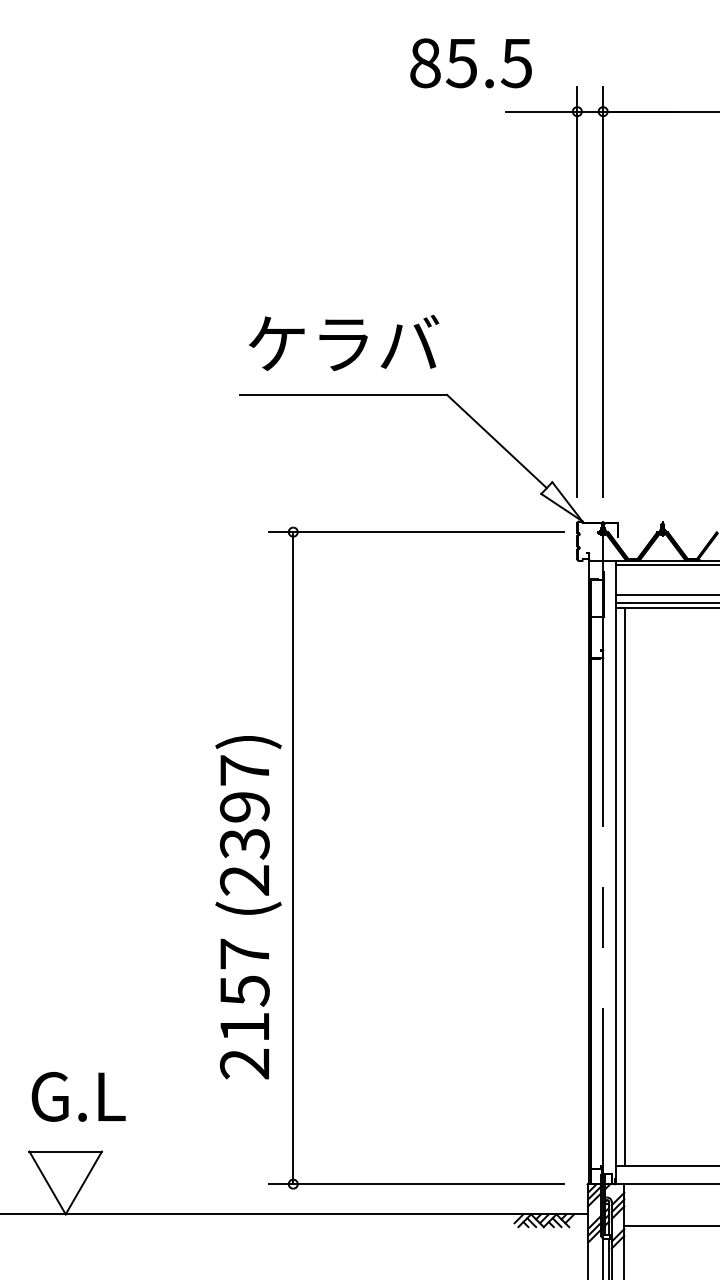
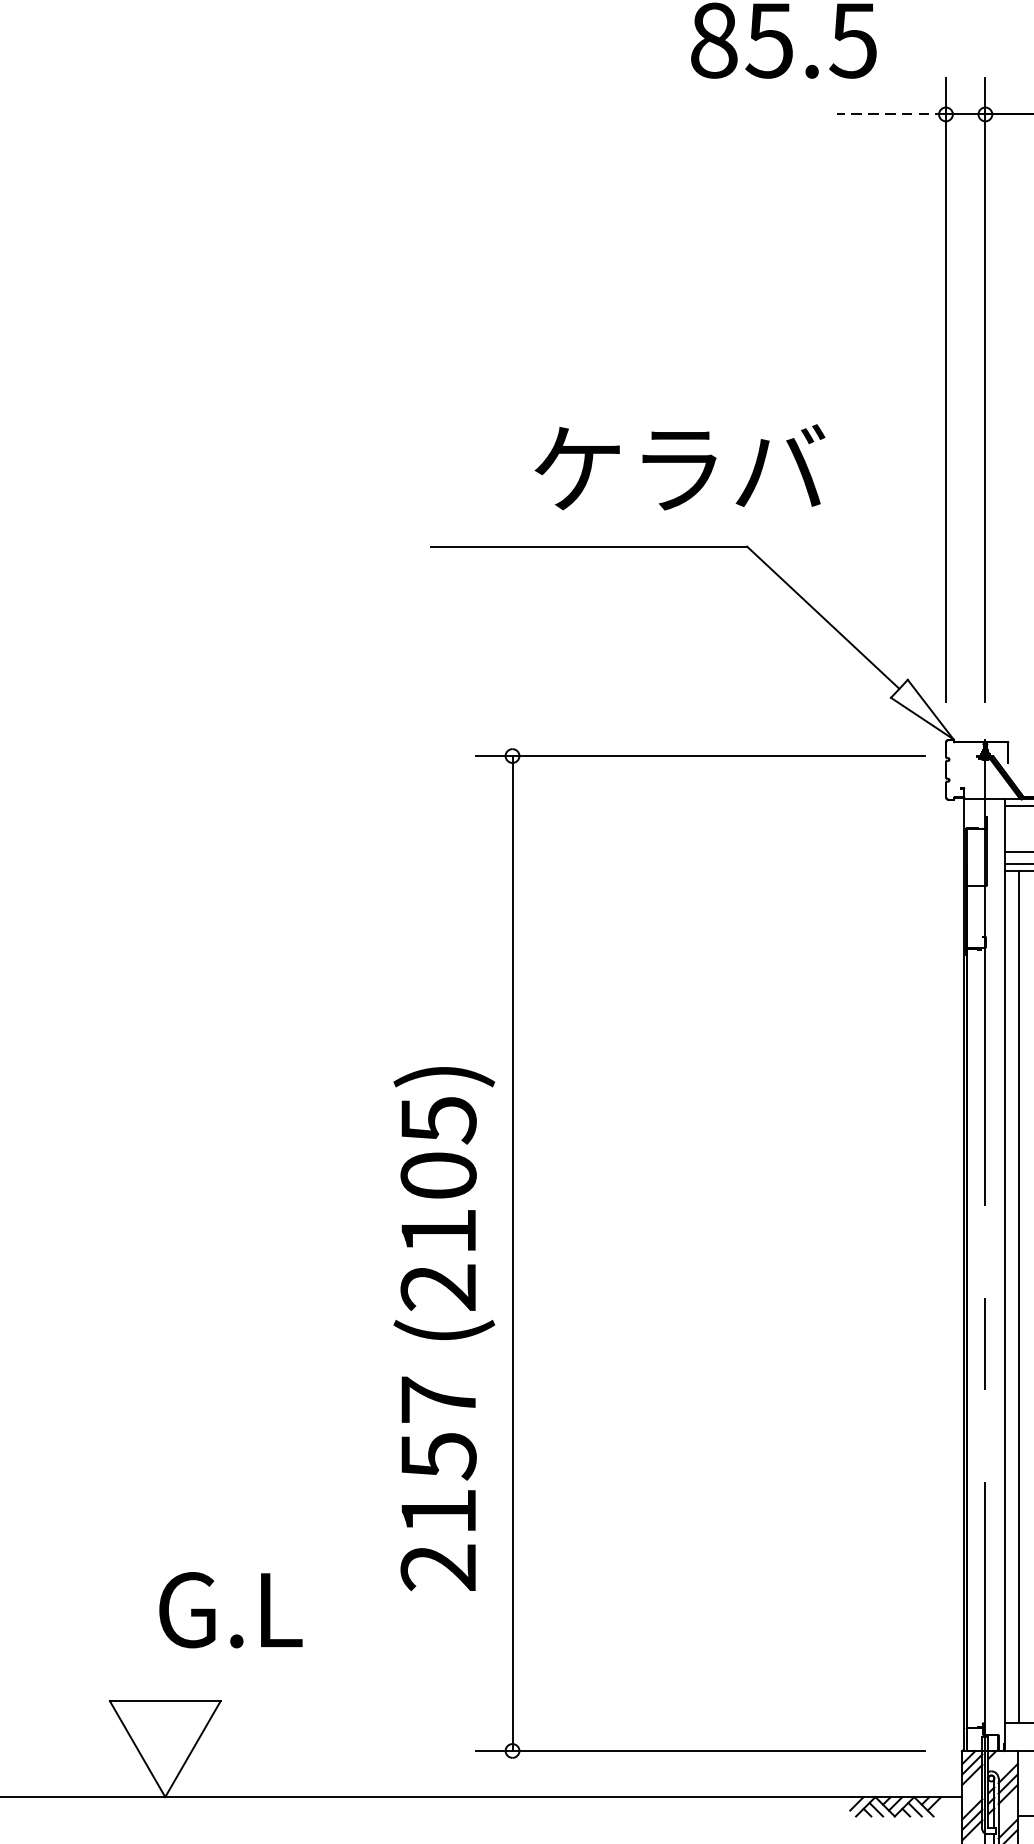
line: (541, 111) -> (891, 114), solid -> dashed
text: (344, 342) -> (680, 466), moved
text: (244, 807) -> (438, 1176), (2397) -> (2105)
text: (78, 1096) -> (230, 1609), moved

